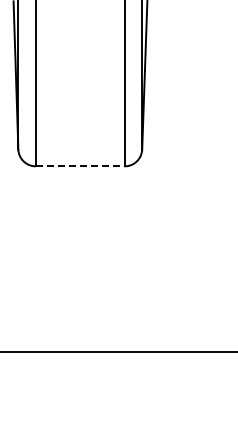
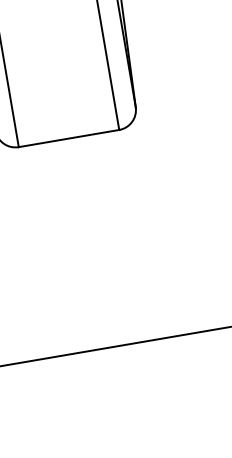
line: (80, 166) -> (69, 138), dashed -> solid

